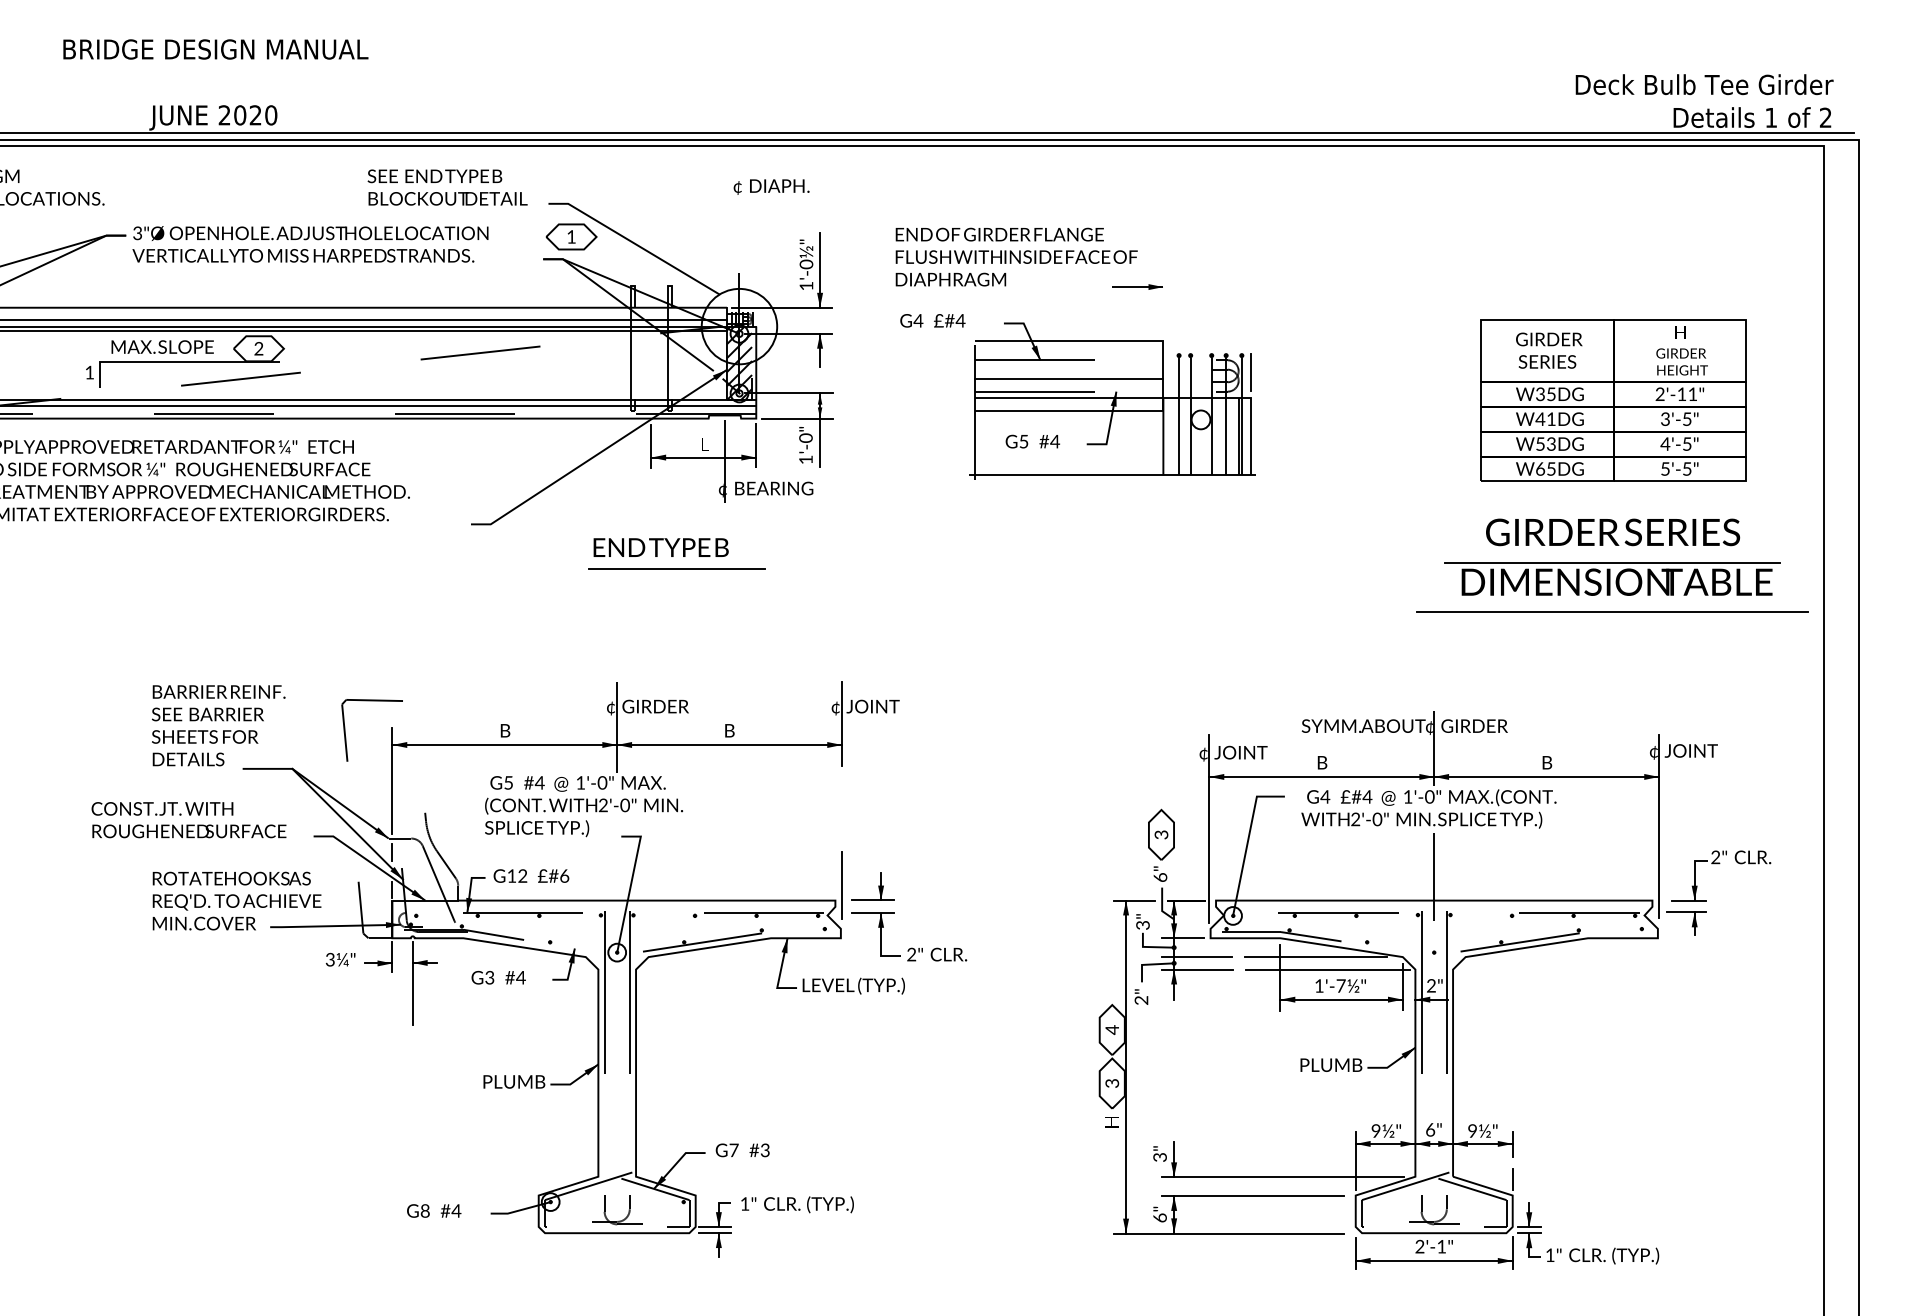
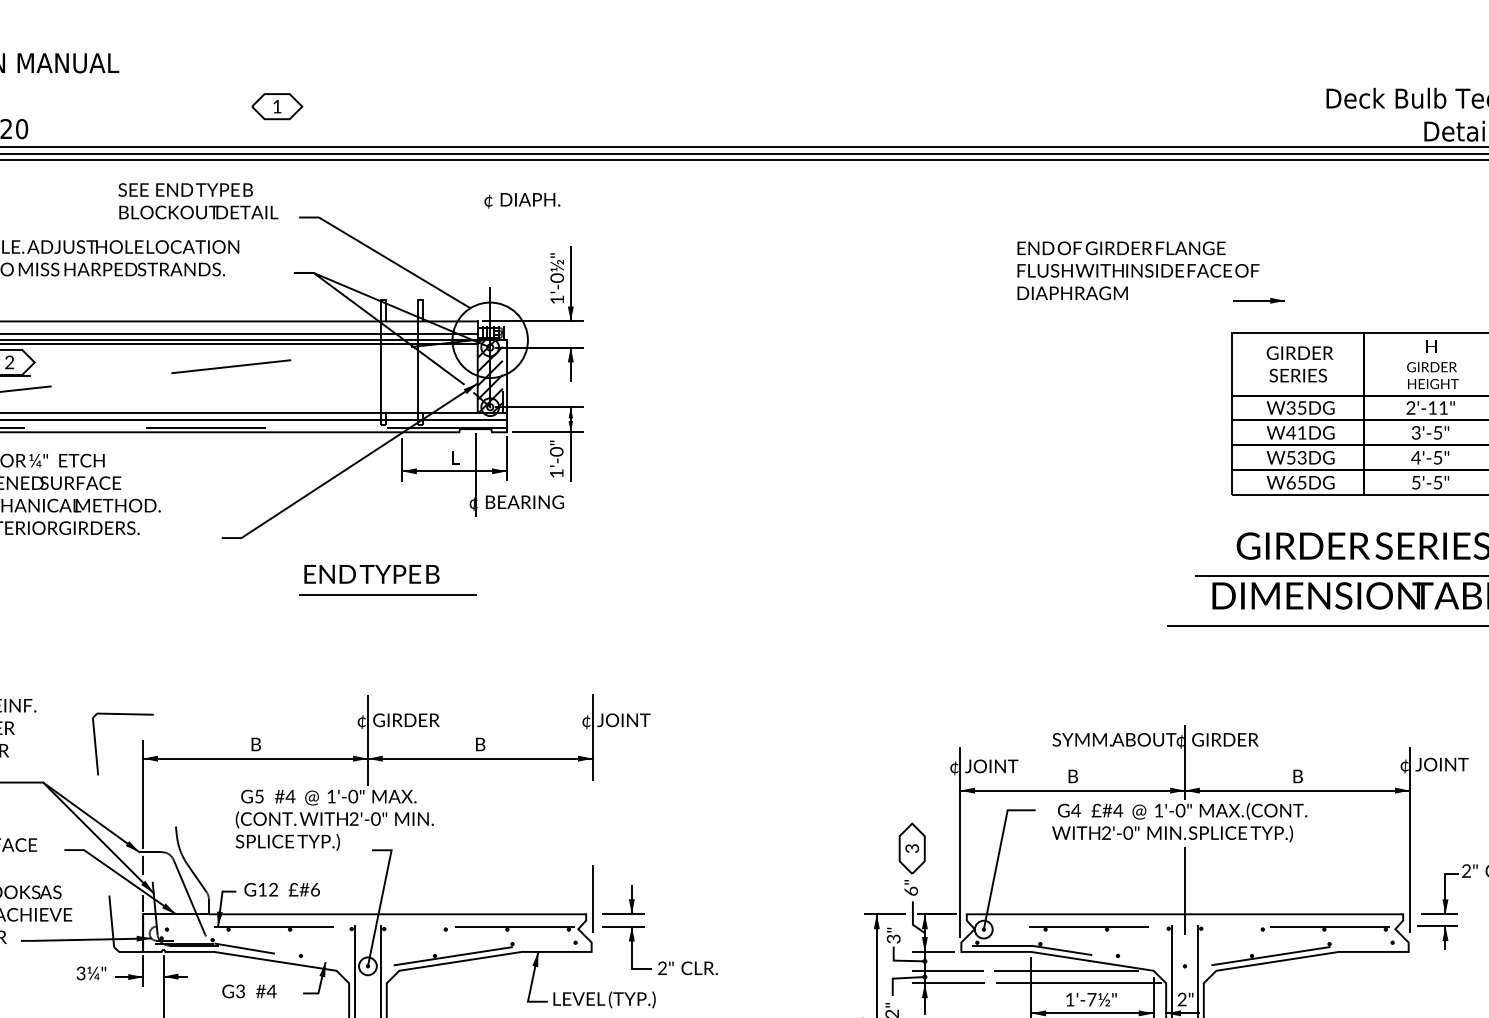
part: (571, 236) -> (277, 106), moved
part: (1028, 258) -> (1150, 272), moved
part: (1077, 396) -> (828, 410), removed
part: (676, 553) -> (387, 580), moved

